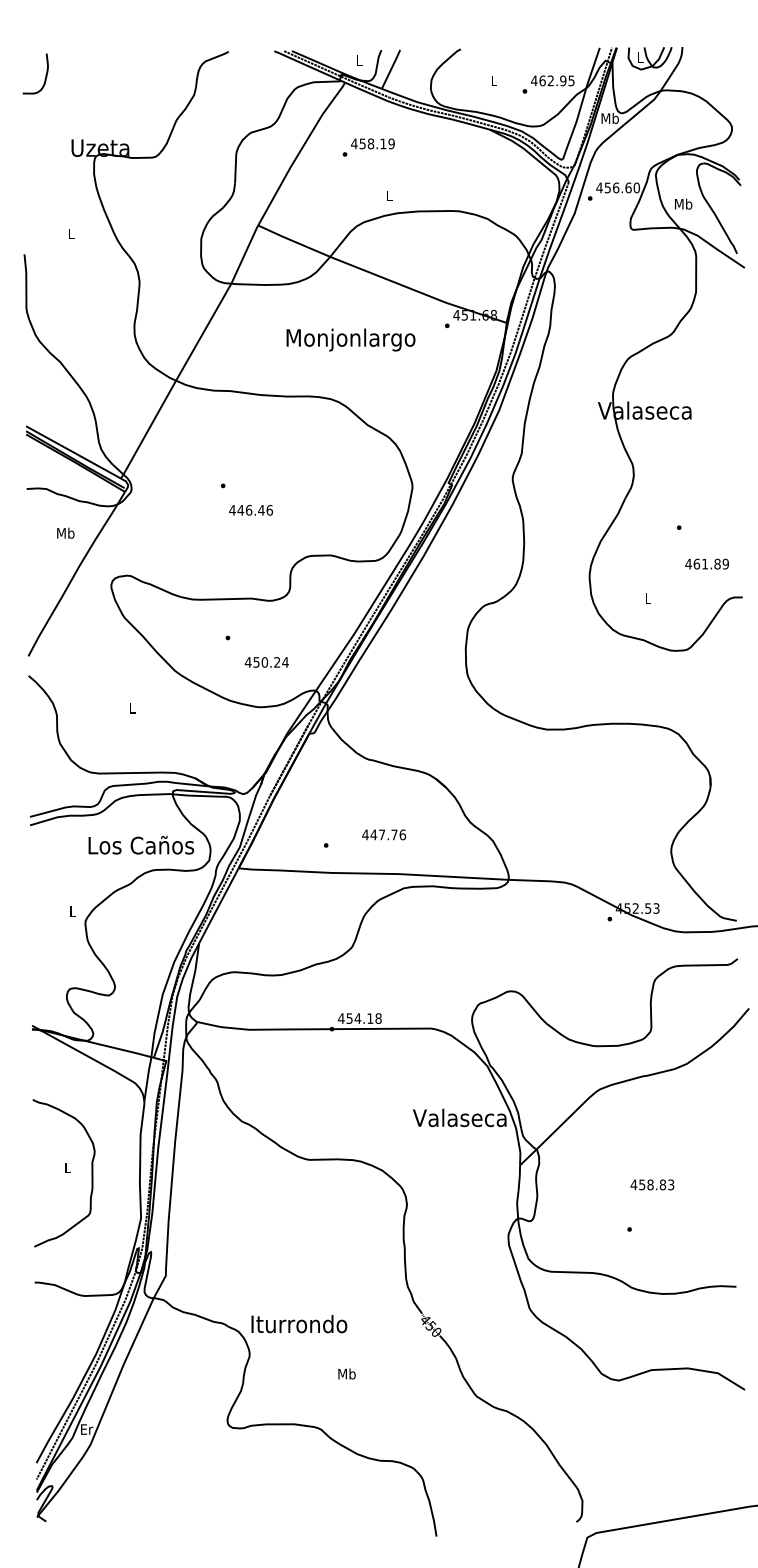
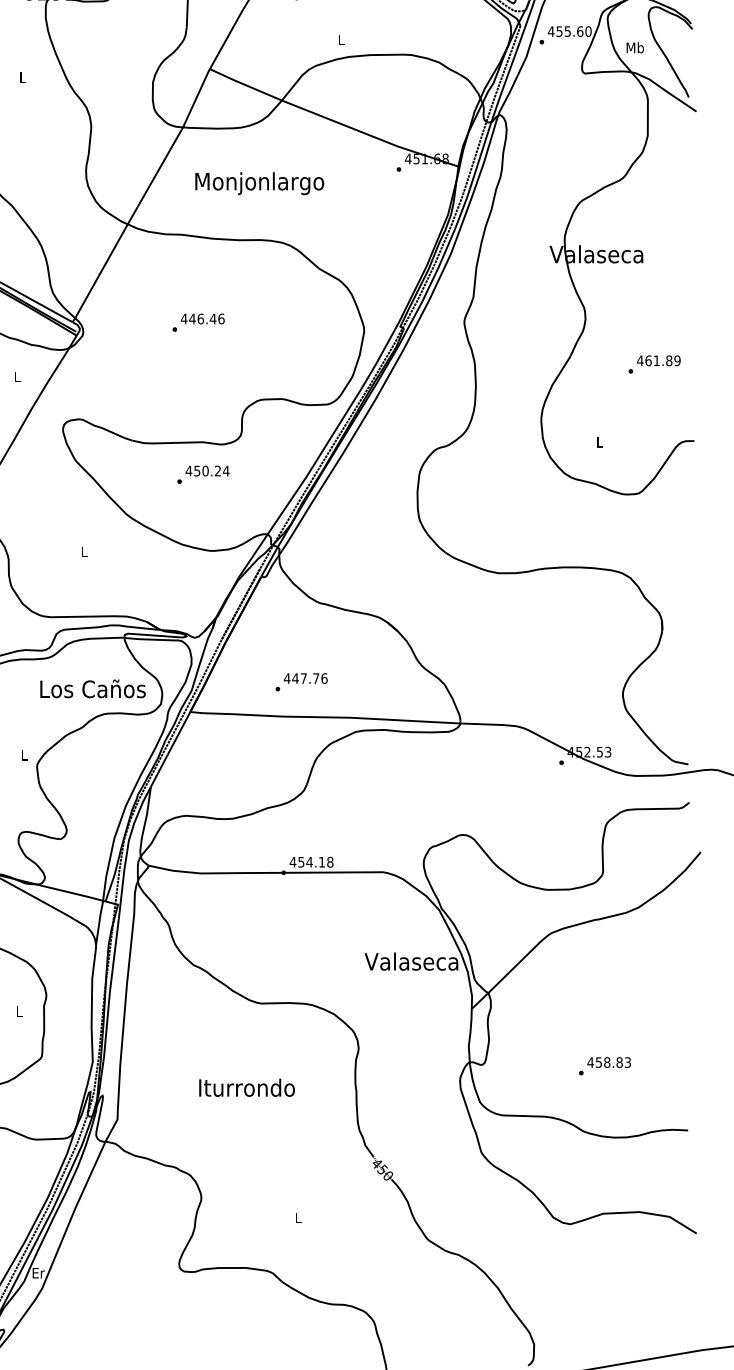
text: (616, 187) -> (568, 31), 456.60 -> 455.60
text: (350, 339) -> (259, 183), moved
text: (250, 510) -> (202, 319), moved
text: (65, 532) -> (17, 376), Mb -> L
text: (706, 563) -> (658, 360), moved
text: (266, 662) -> (207, 471), moved
text: (384, 834) -> (306, 678), moved
text: (652, 1184) -> (609, 1062), moved
text: (299, 1324) -> (247, 1088), moved
text: (346, 1373) -> (298, 1217), Mb -> L

